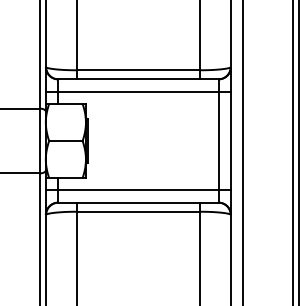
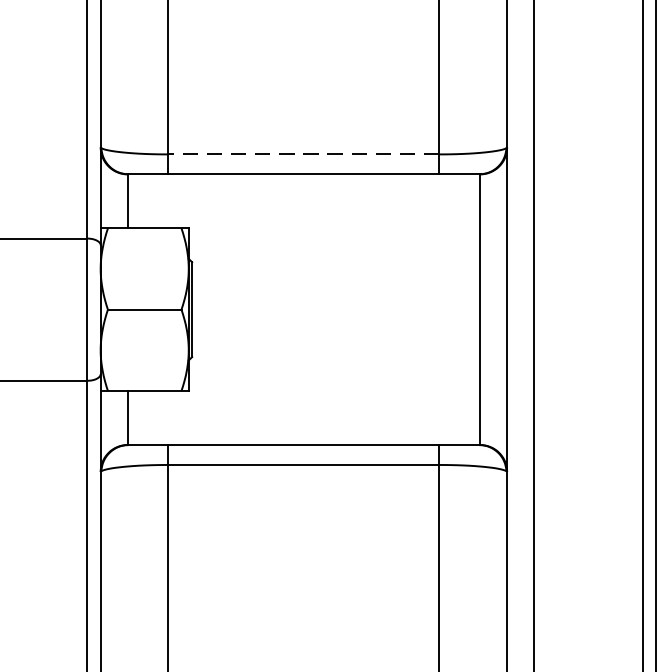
line: (138, 70) -> (304, 154), solid -> dashed
line: (138, 91) -> (304, 201), removed
line: (138, 190) -> (304, 418), removed

